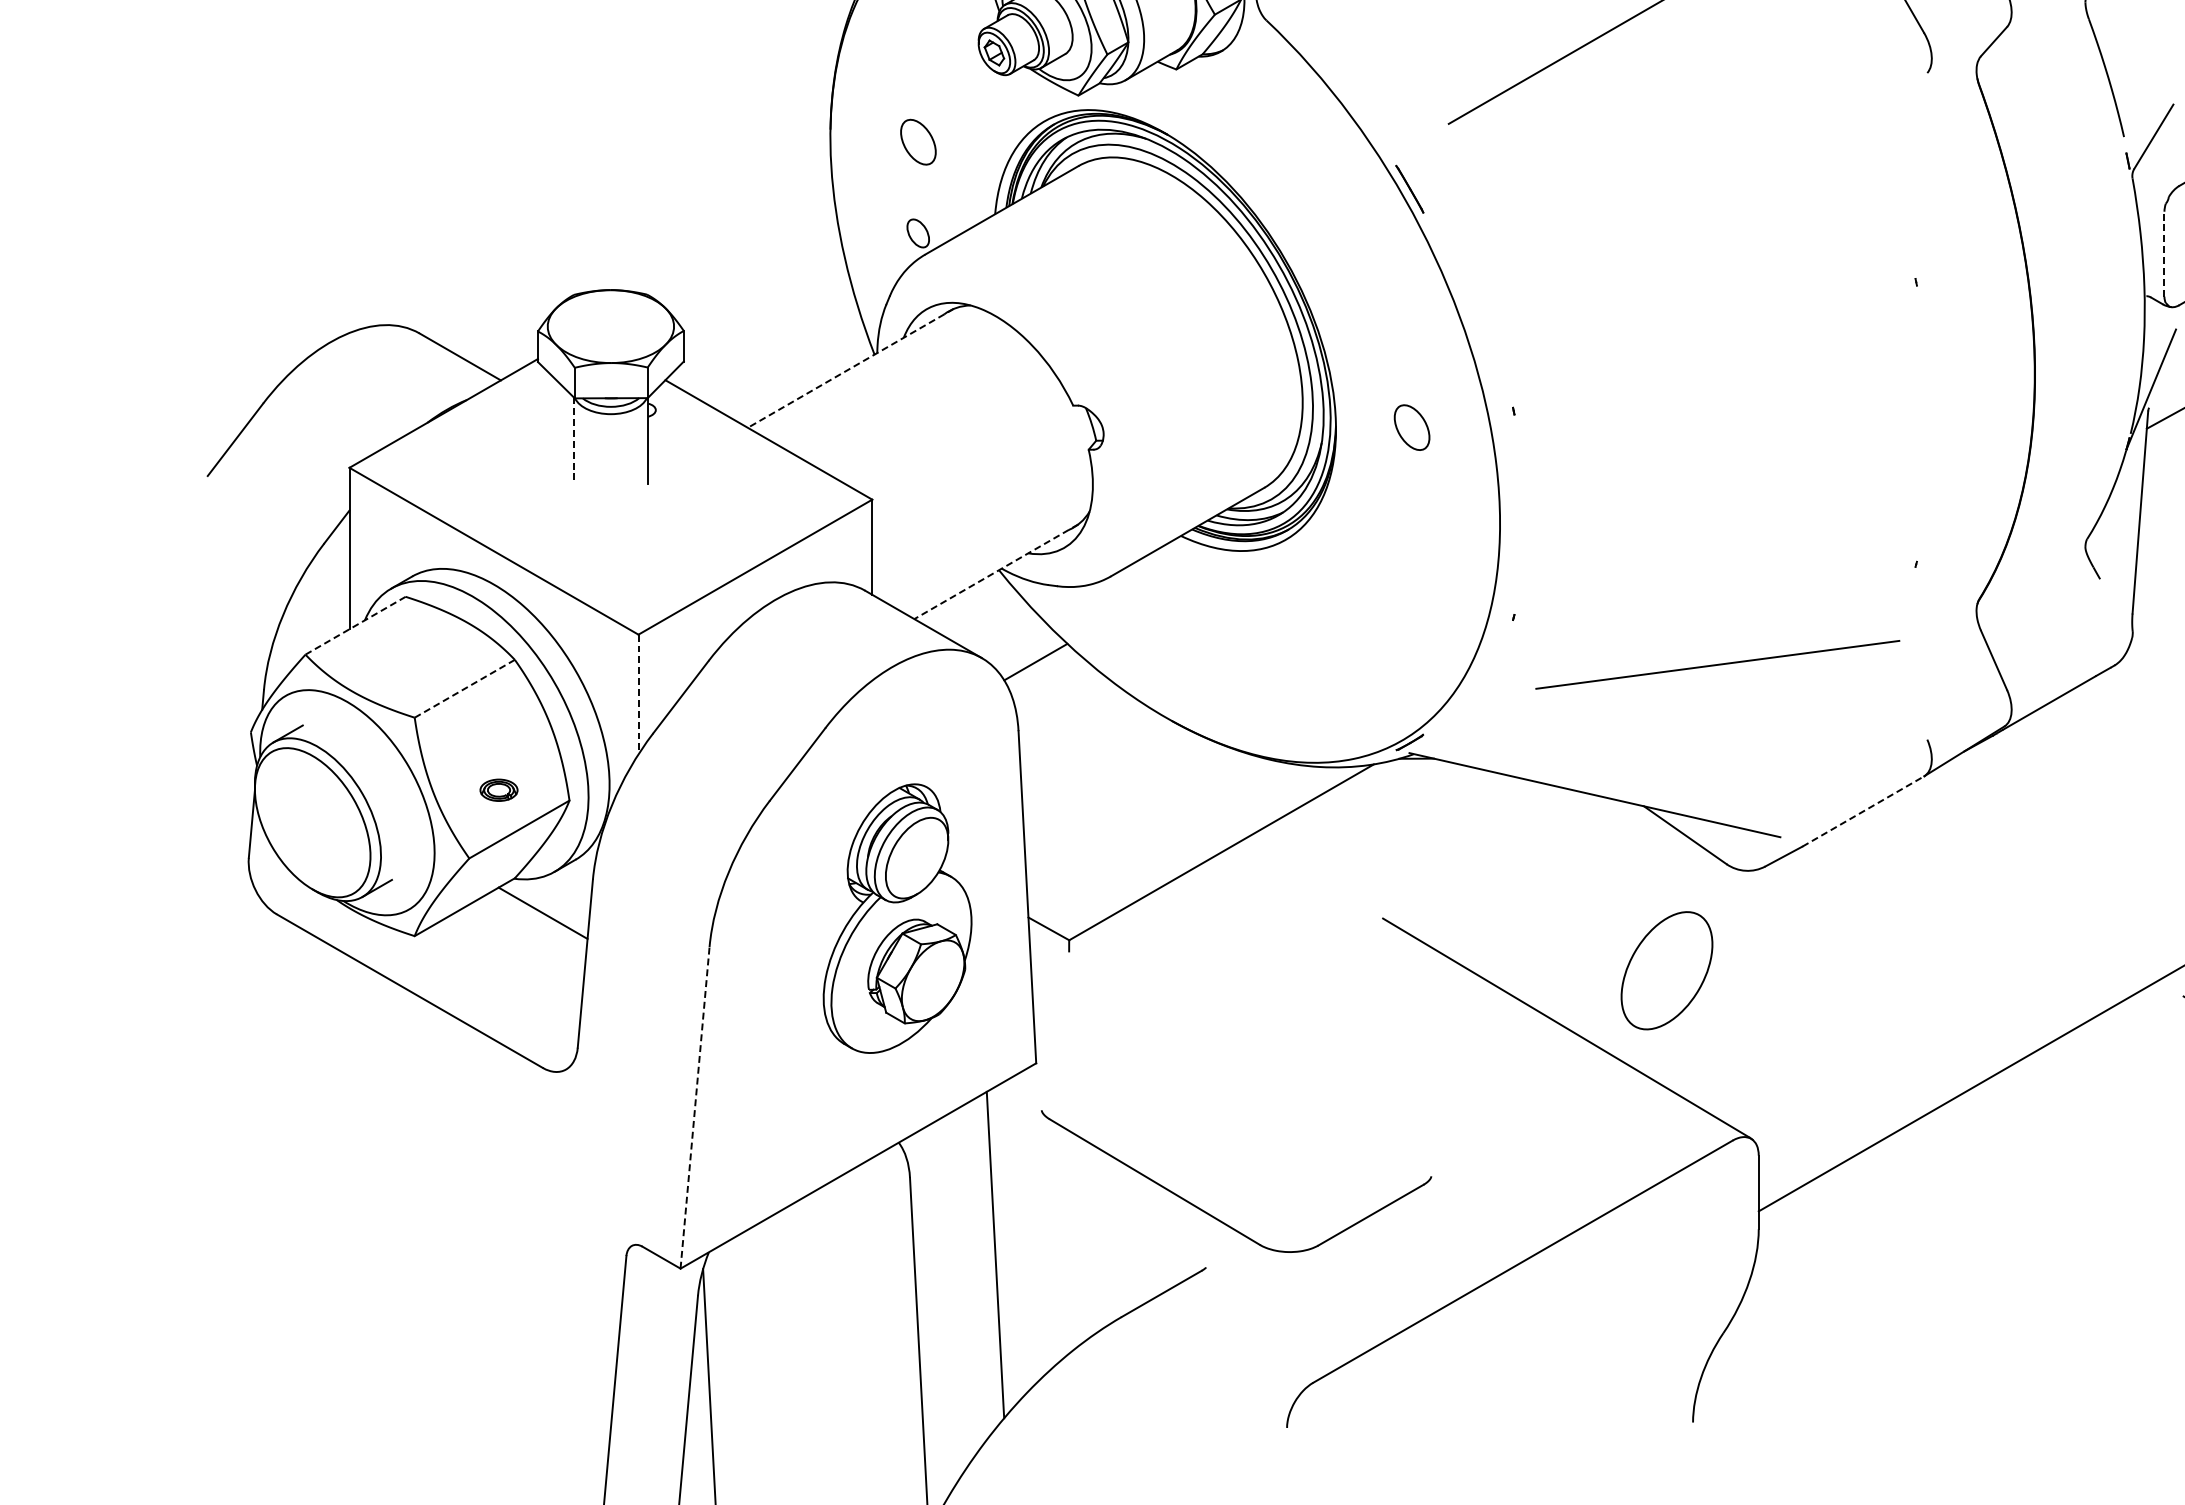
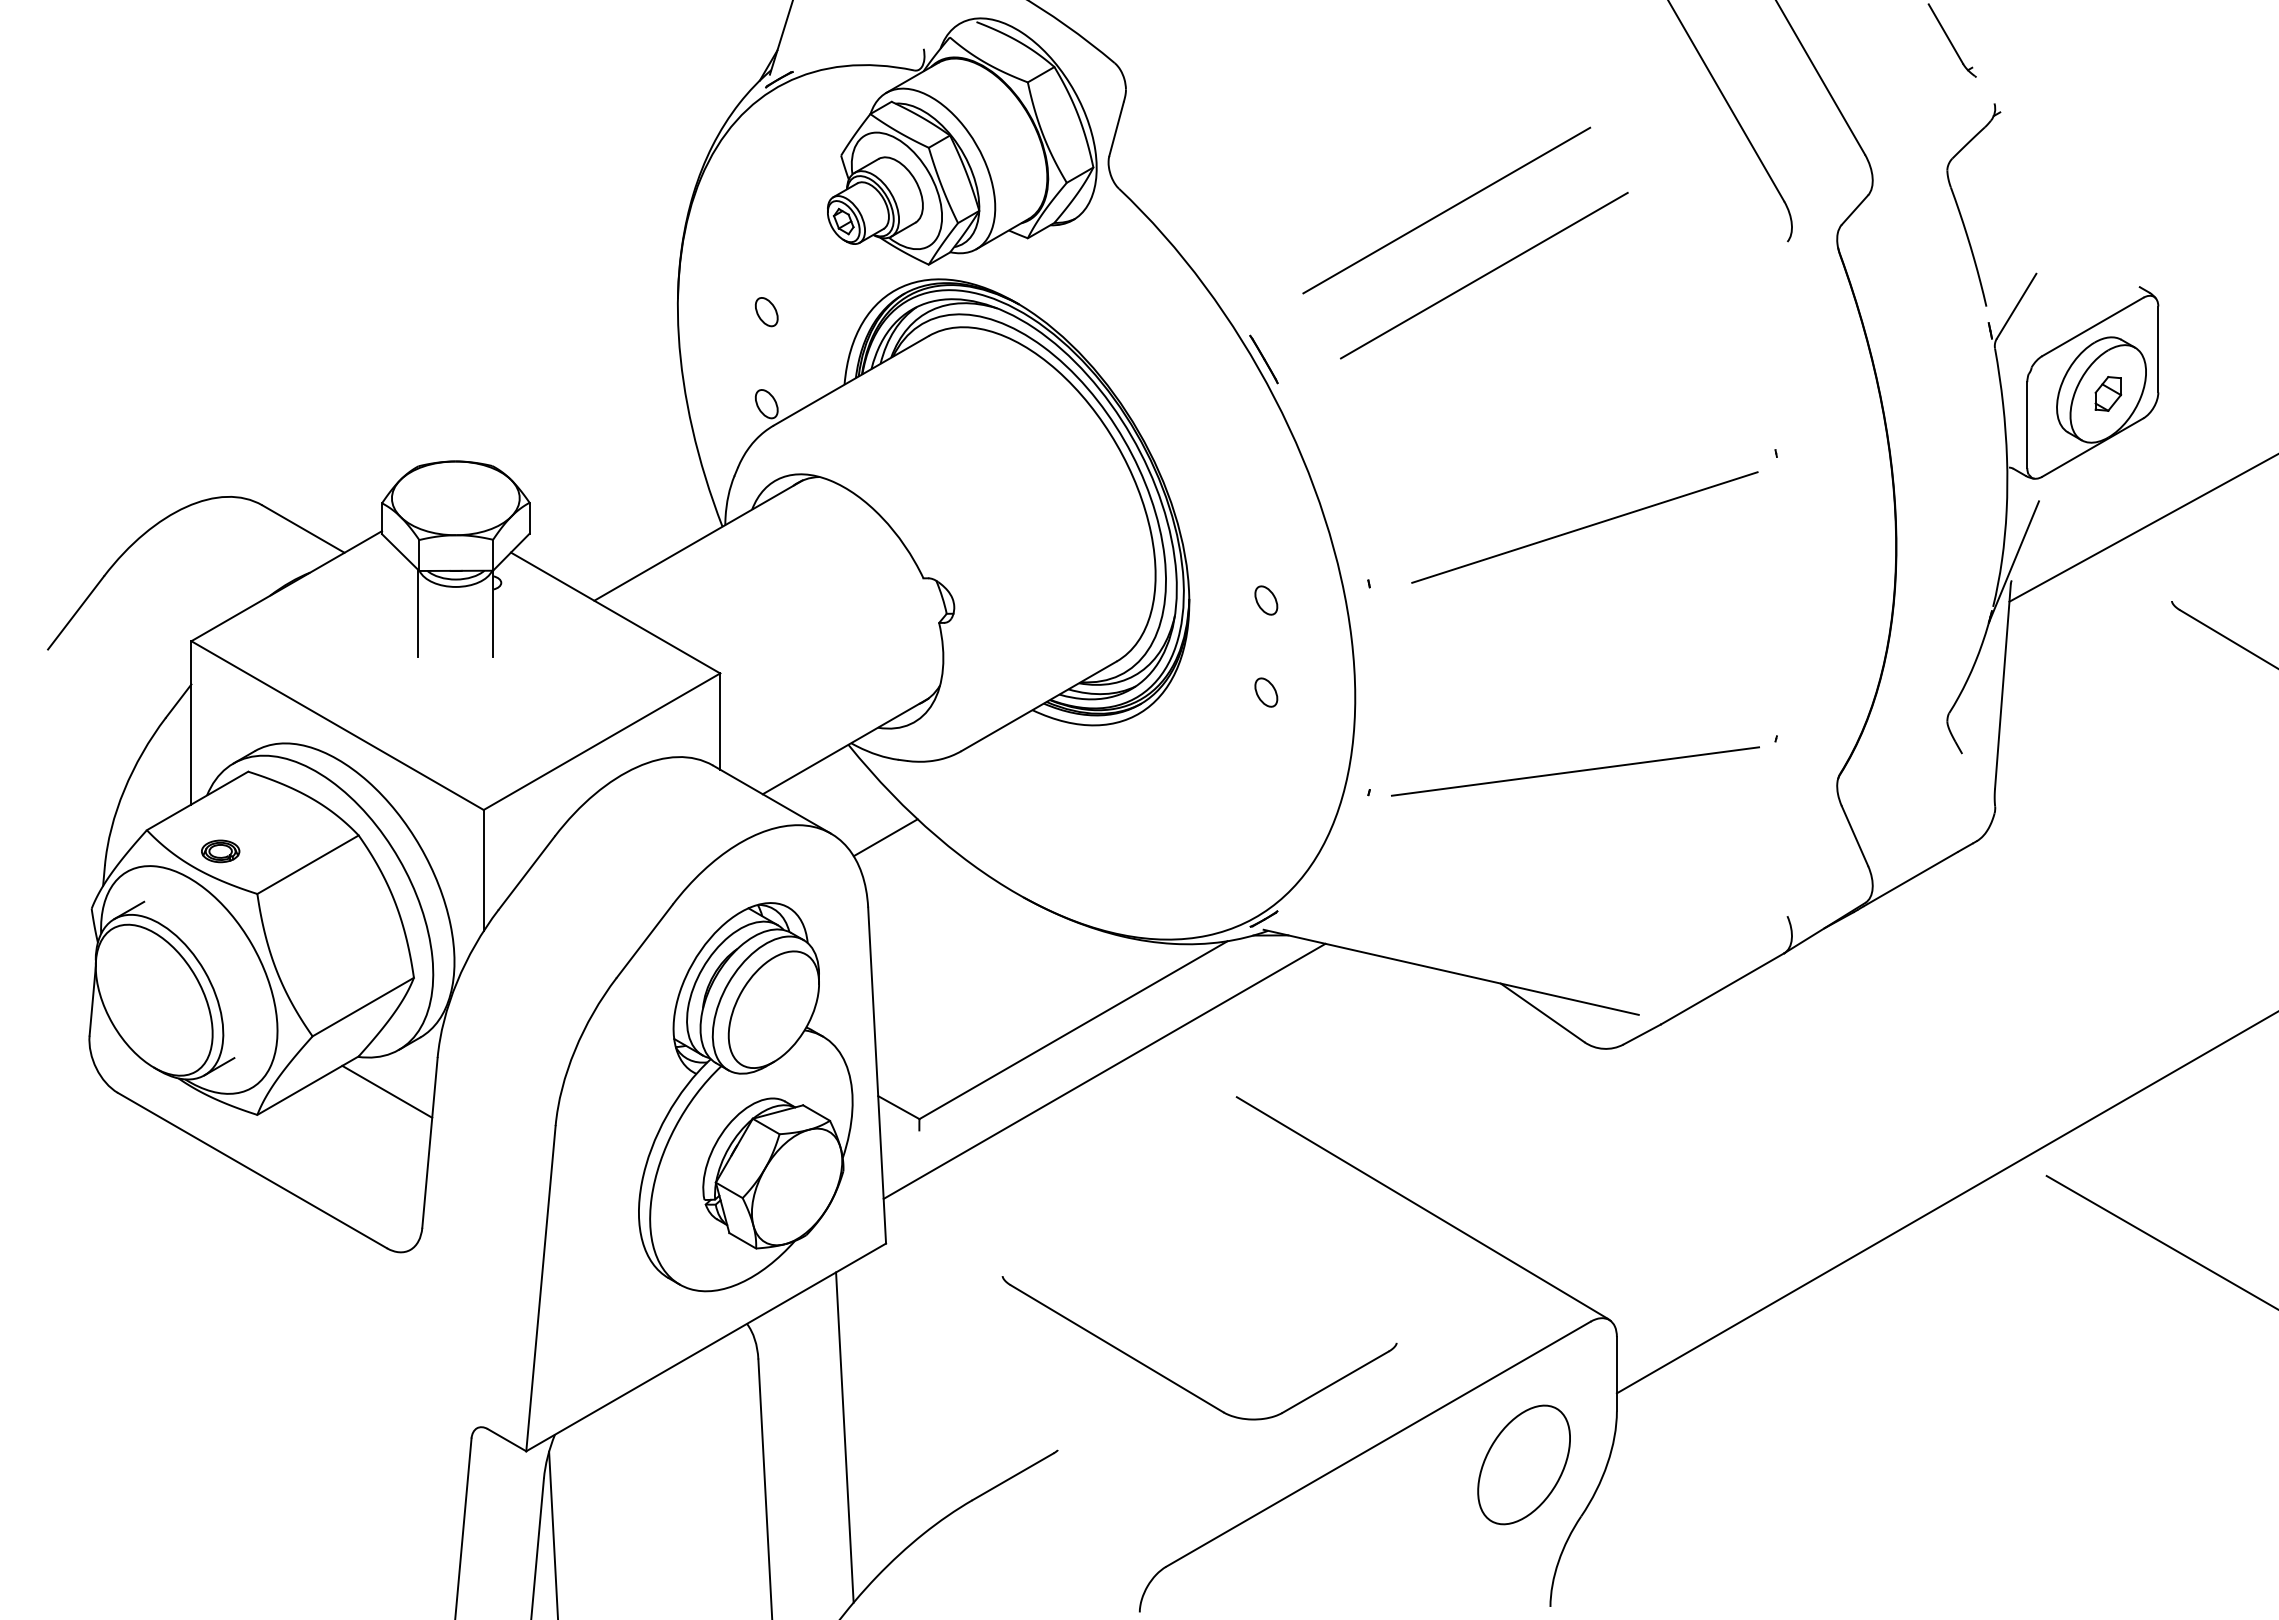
line: (1626, 106) -> (1483, 275), added
part: (918, 142) -> (766, 312), size x0.62
line: (2164, 254) -> (2027, 425), dashed -> solid
line: (1726, 355) -> (1584, 527), added
line: (850, 368) -> (698, 540), dashed -> solid
part: (1412, 427) -> (1266, 600), size x0.62
line: (573, 440) -> (418, 613), dashed -> solid
part: (1412, 518) -> (1266, 692), added
line: (996, 571) -> (845, 746), dashed -> solid
line: (355, 625) -> (197, 800), dashed -> solid
line: (1717, 664) -> (1575, 771), moved
line: (465, 688) -> (308, 864), dashed -> solid
line: (638, 694) -> (483, 870), dashed -> solid
part: (498, 790) -> (220, 851), moved
line: (1863, 811) -> (1722, 988), dashed -> solid
line: (1252, 892) -> (1104, 1070), added
part: (897, 918) -> (745, 1097), size x1.43
part: (1666, 970) -> (1523, 1464), moved
line: (695, 1107) -> (541, 1288), dashed -> solid
part: (1214, 1216) -> (1177, 1383), moved

